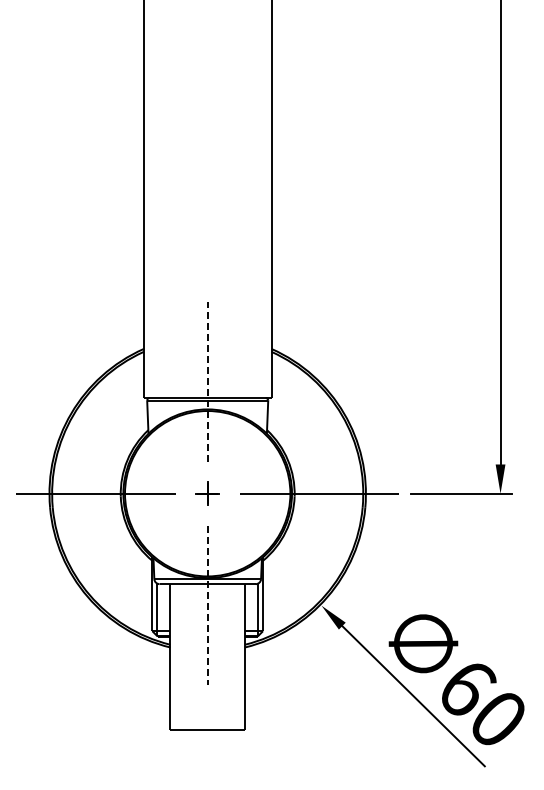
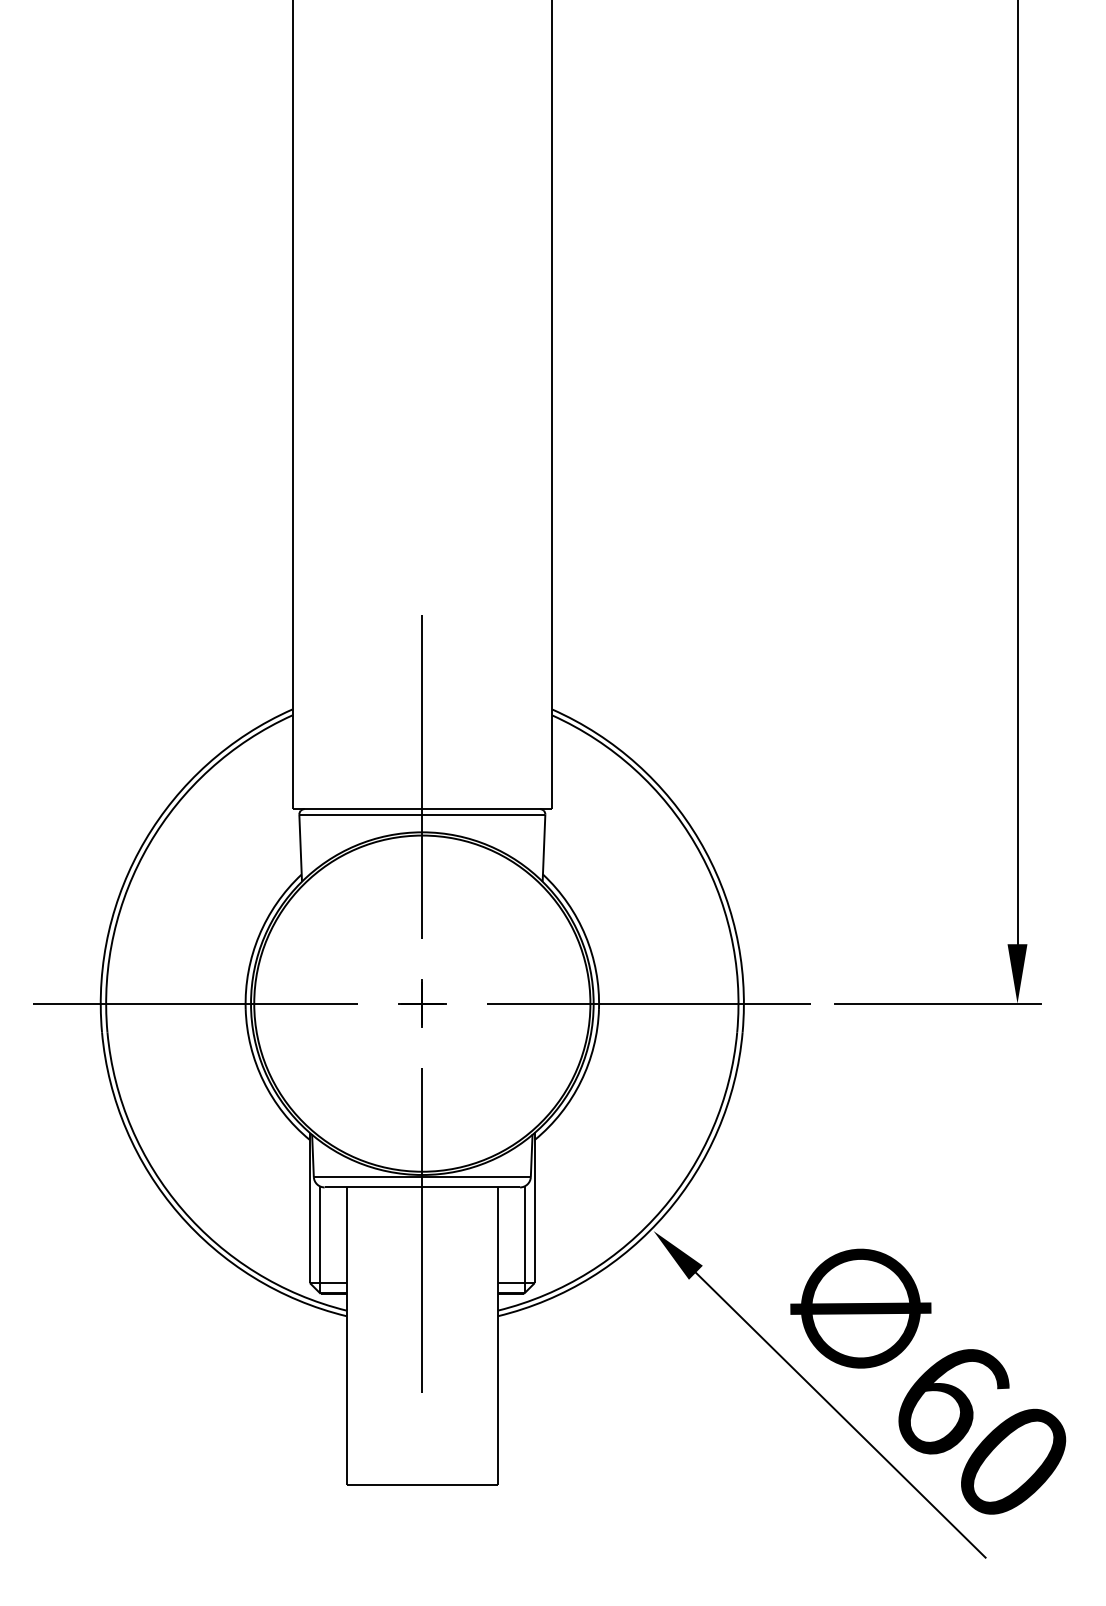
line: (207, 382) -> (421, 777), dashed -> solid
line: (207, 605) -> (421, 1230), dashed -> solid

